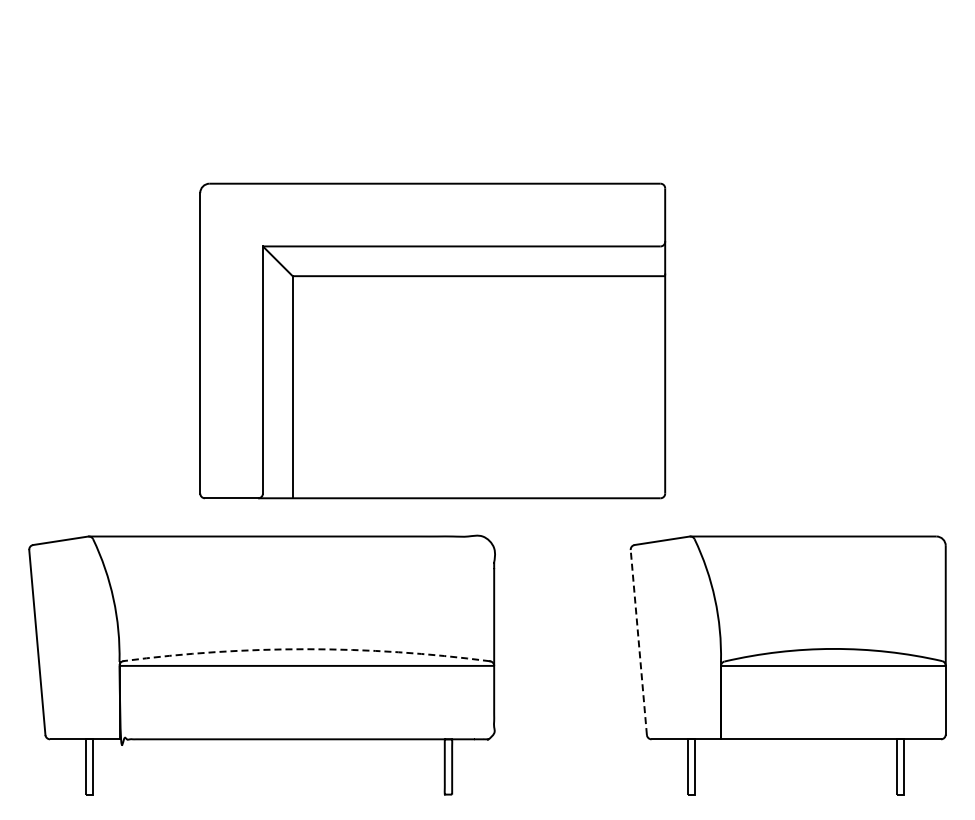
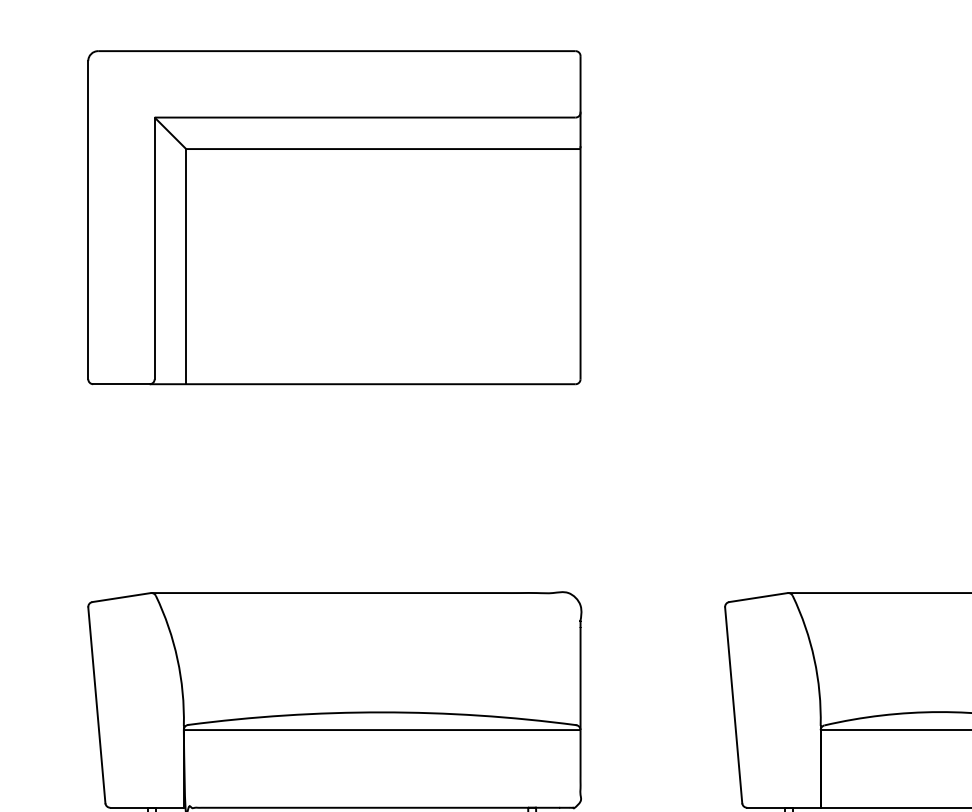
part: (432, 340) -> (334, 217), moved
line: (638, 642) -> (733, 705), dashed -> solid
arc: (306, 649) -> (381, 712), dashed -> solid

